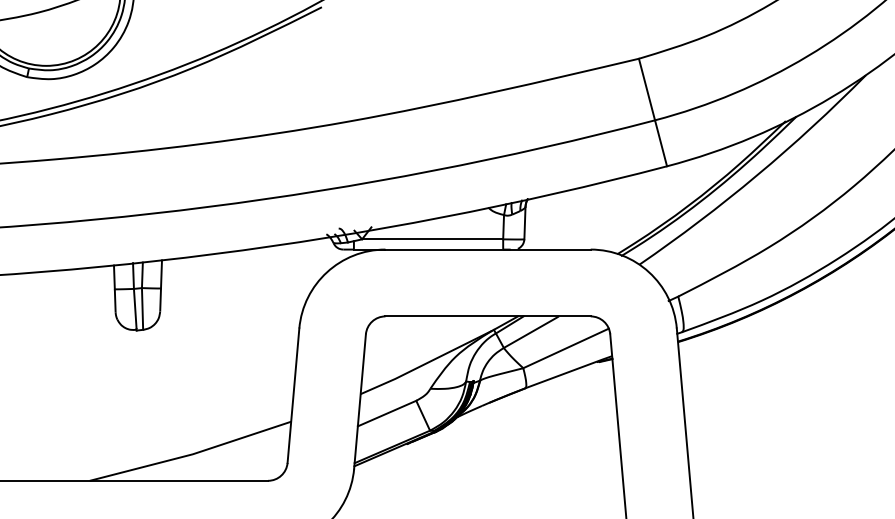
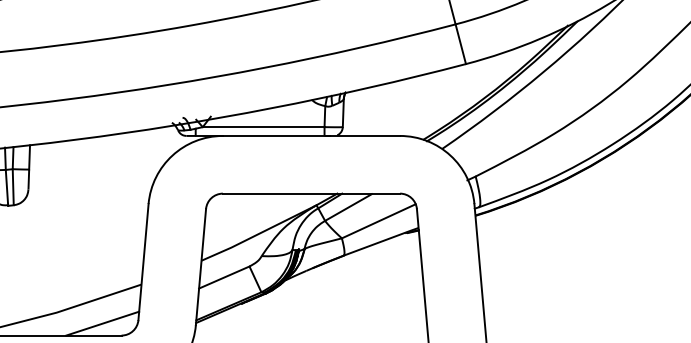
line: (246, 466) -> (102, 323), added

